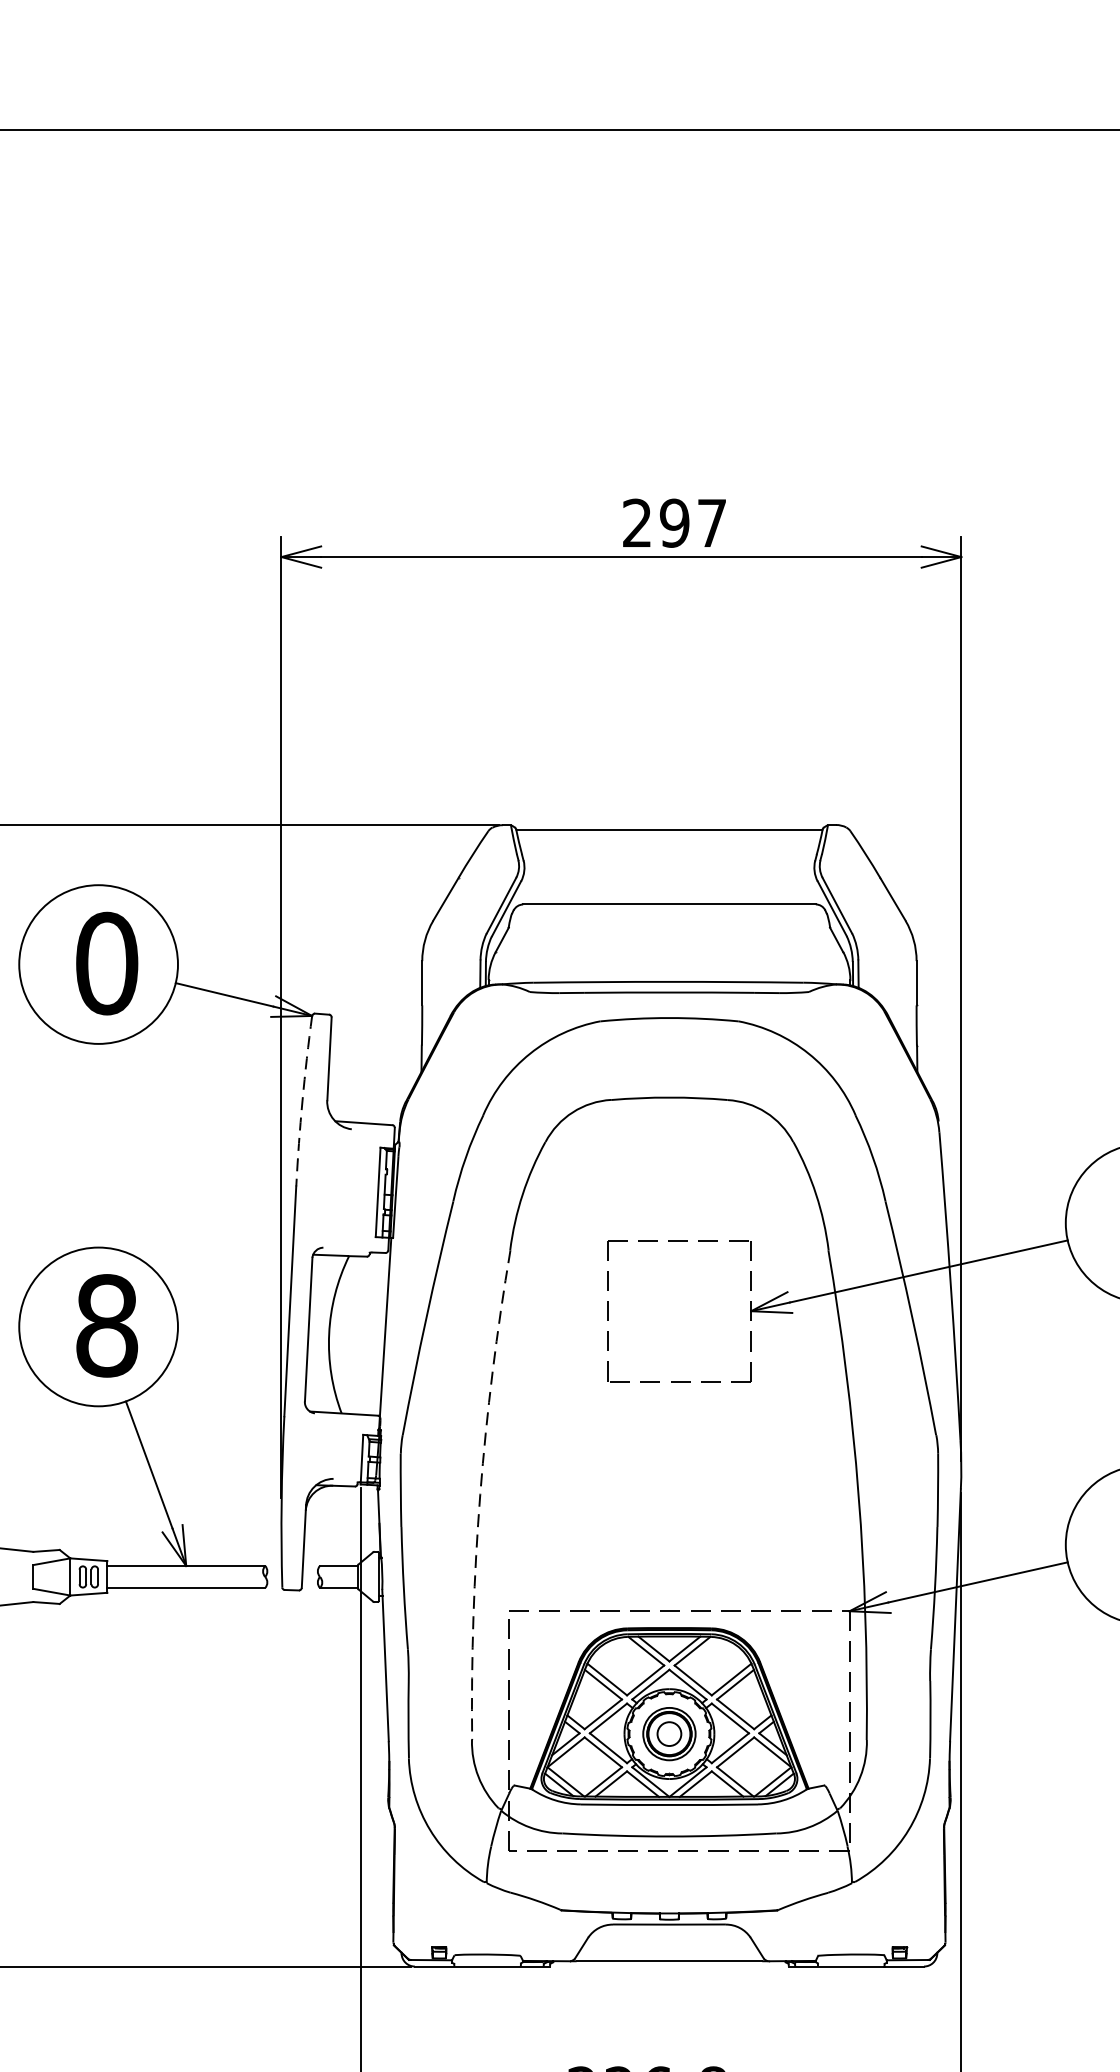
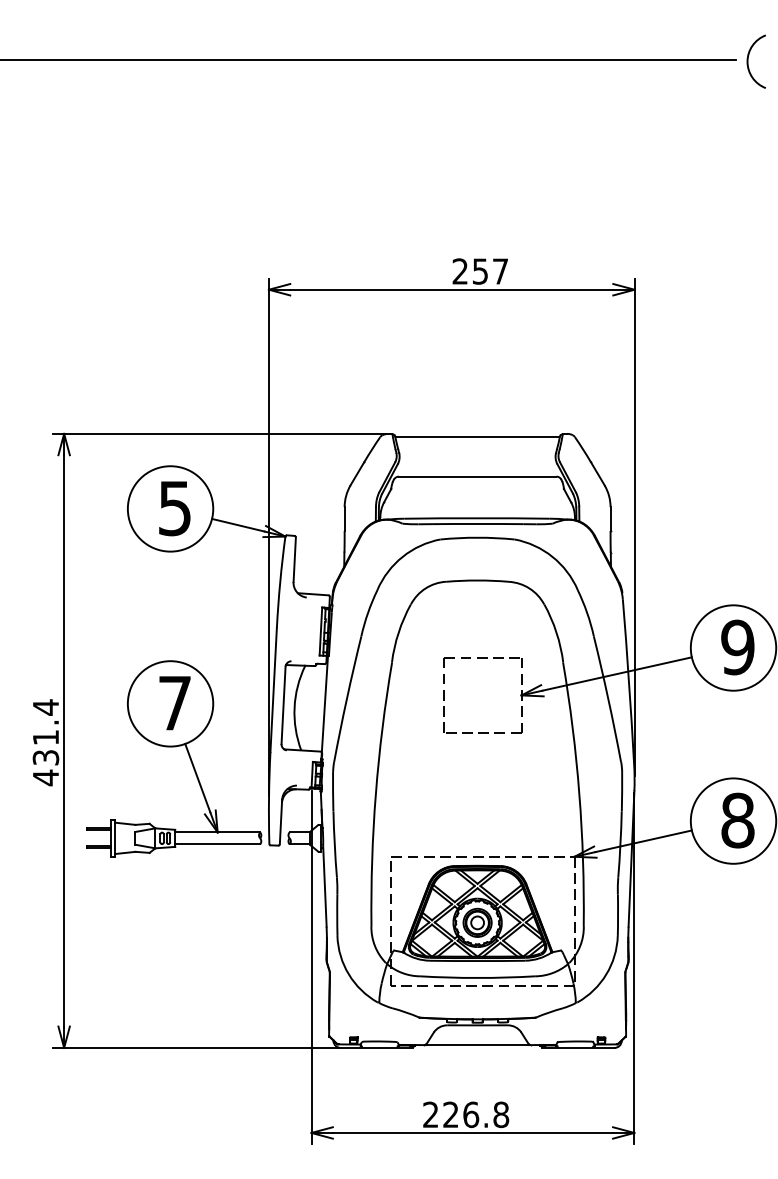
text: (674, 523) -> (480, 271), 297 -> 257
text: (105, 963) -> (174, 508), 0 -> 5
arc: (303, 1101) -> (280, 582), dashed -> solid
text: (105, 1326) -> (174, 703), 8 -> 7
arc: (479, 1493) -> (375, 793), dashed -> solid

